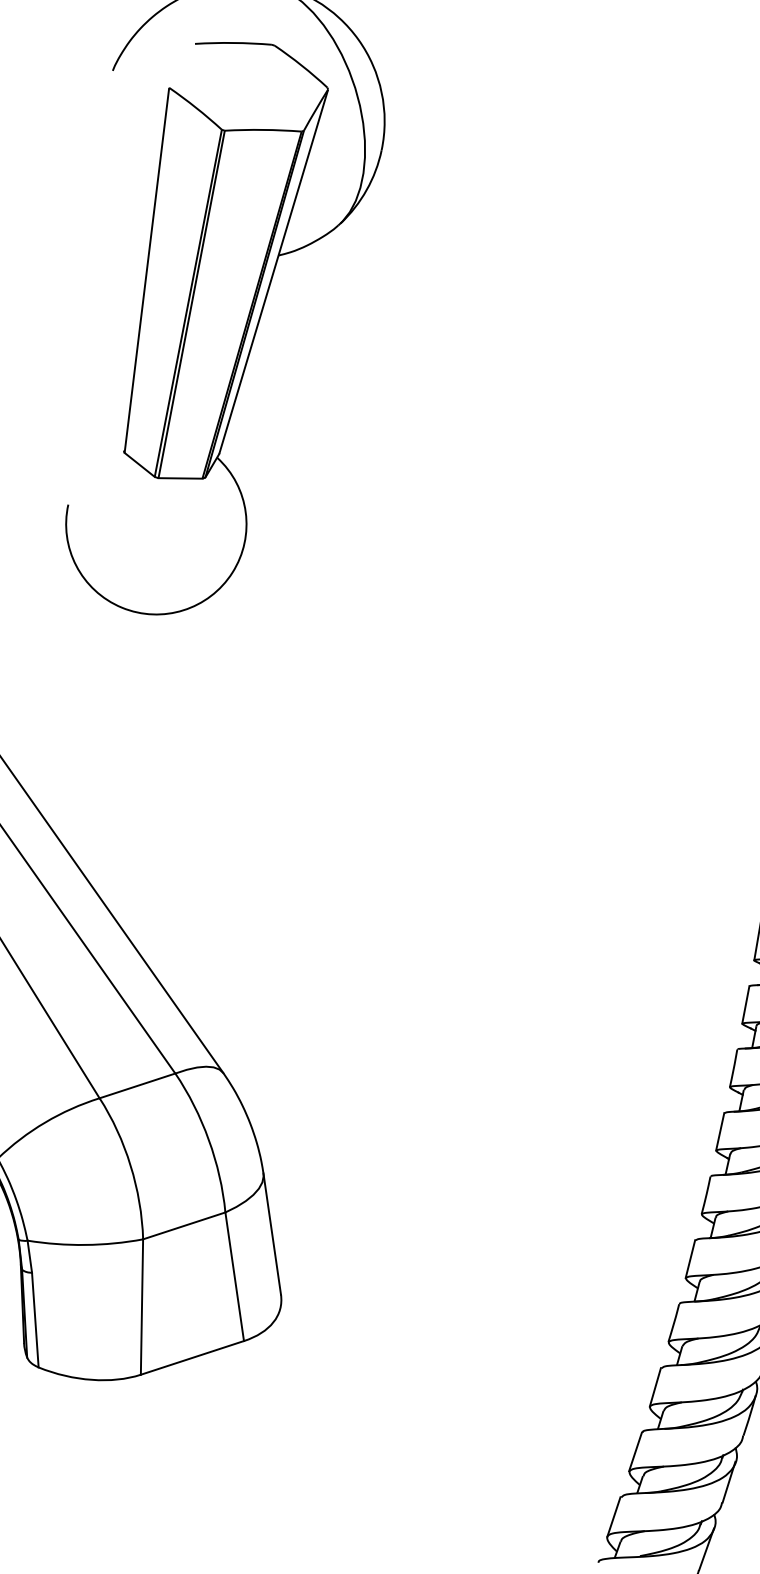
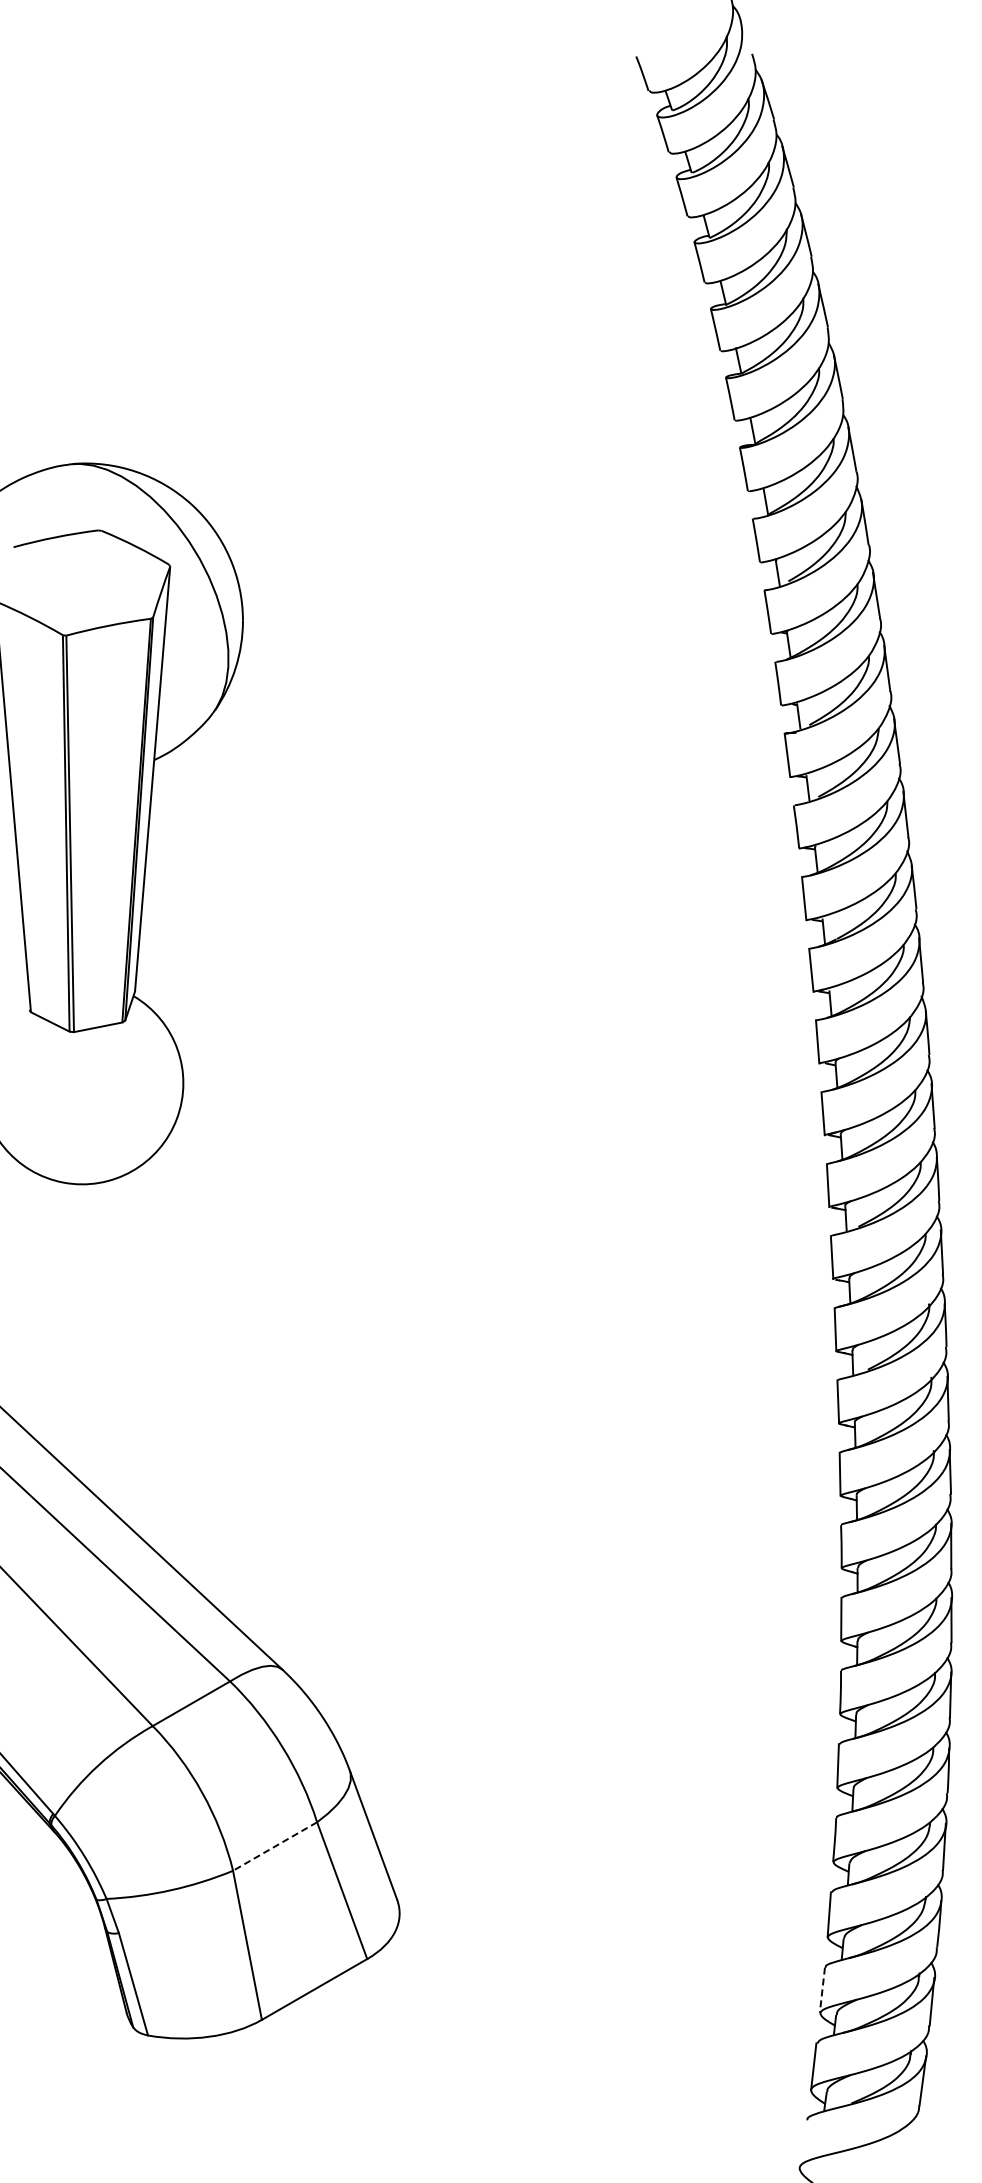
line: (184, 1225) -> (275, 1846), solid -> dashed
line: (635, 1452) -> (822, 1990), solid -> dashed

